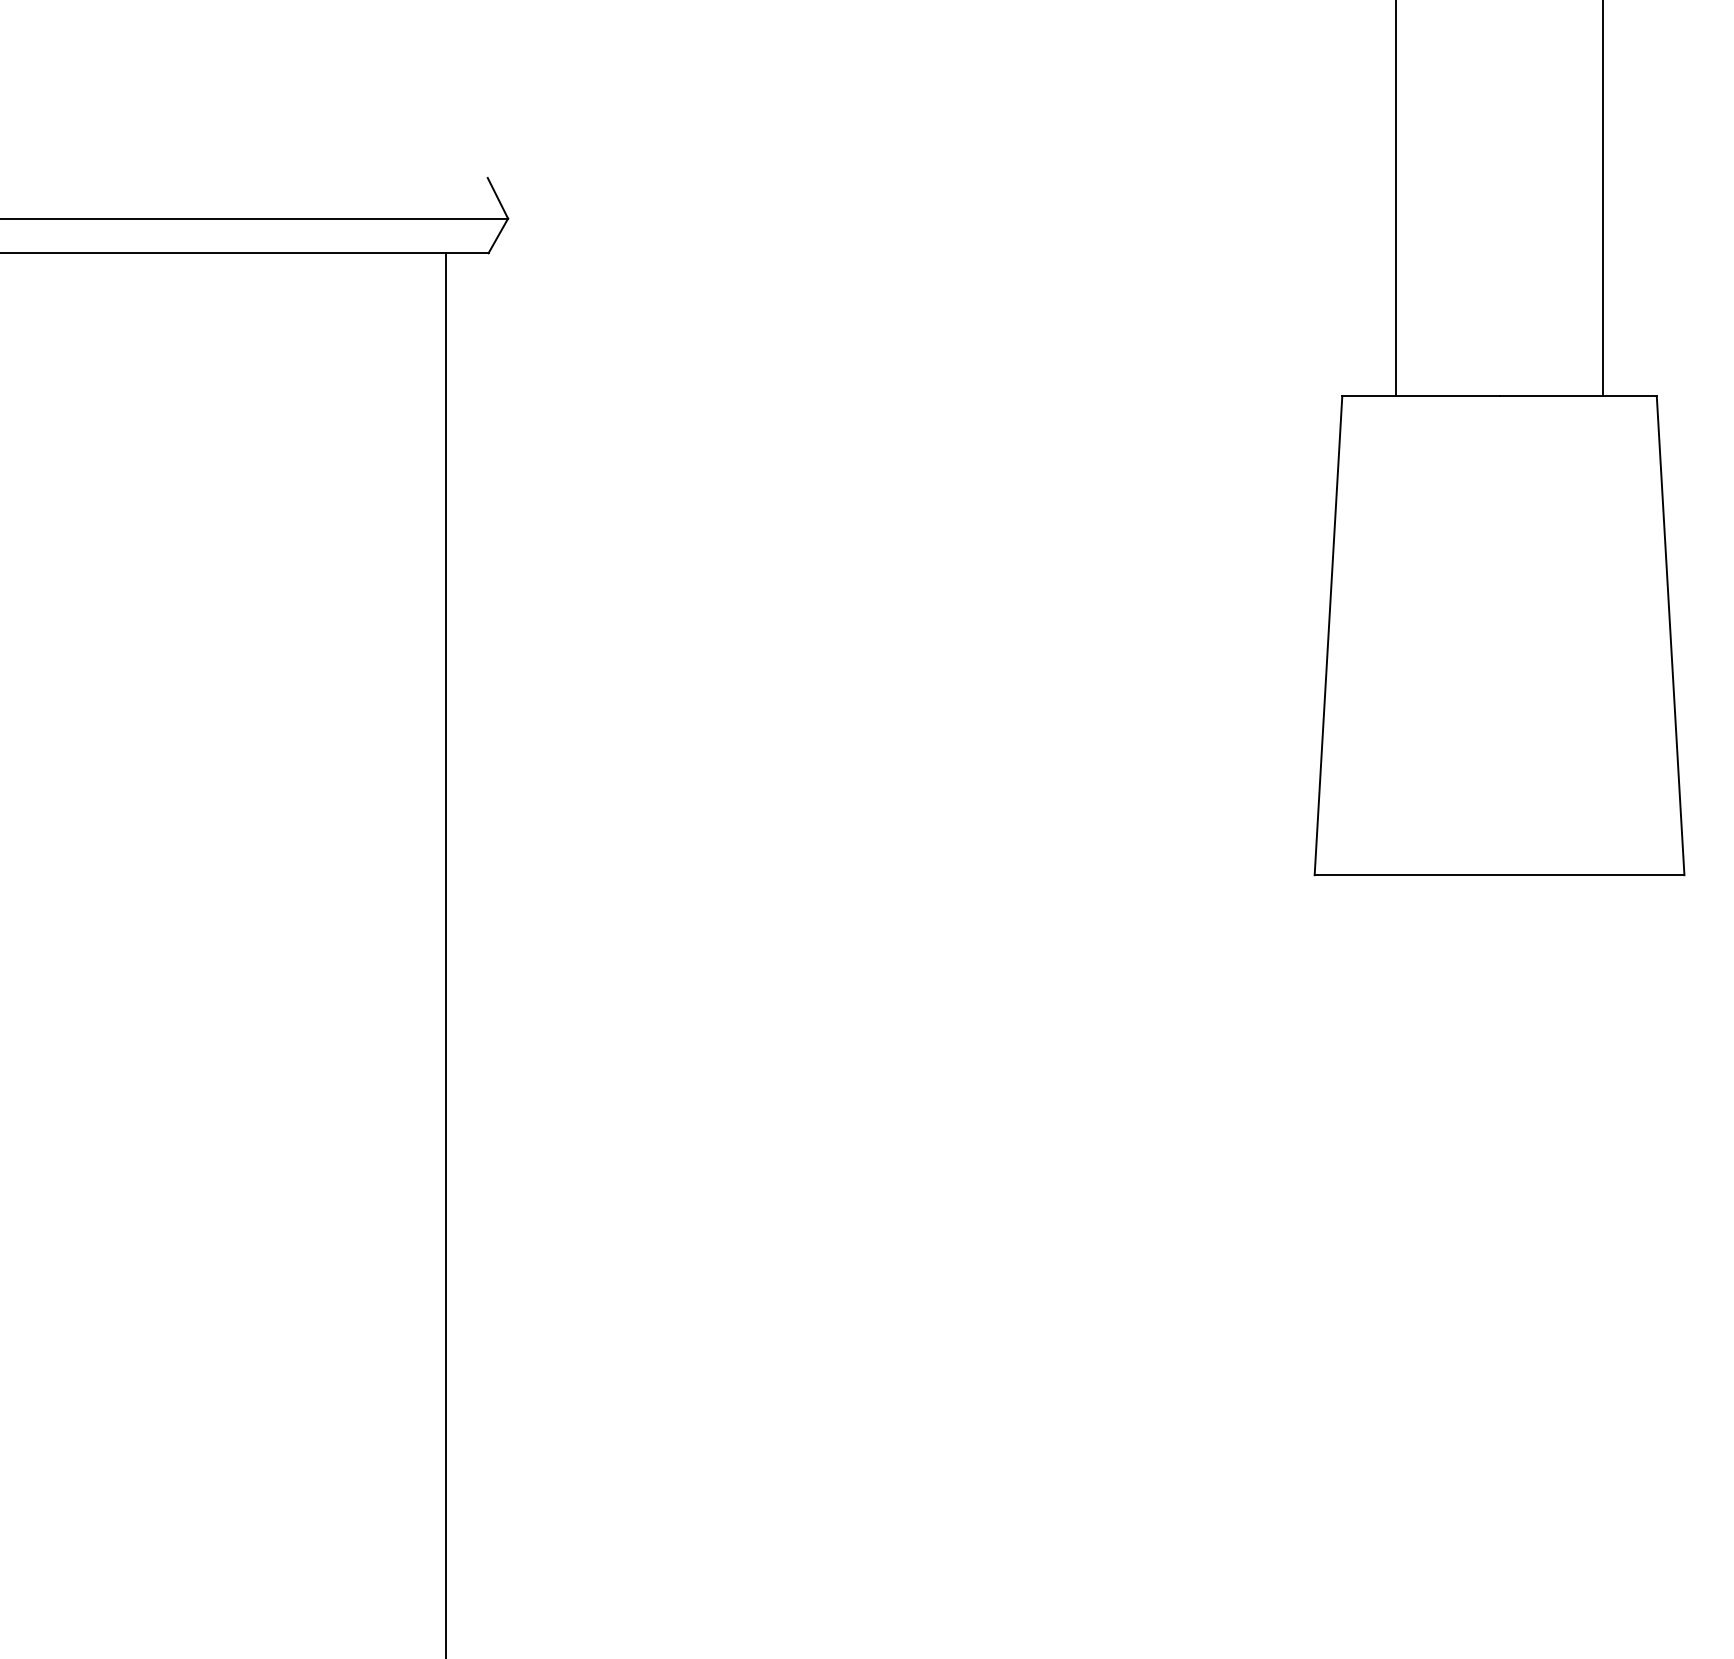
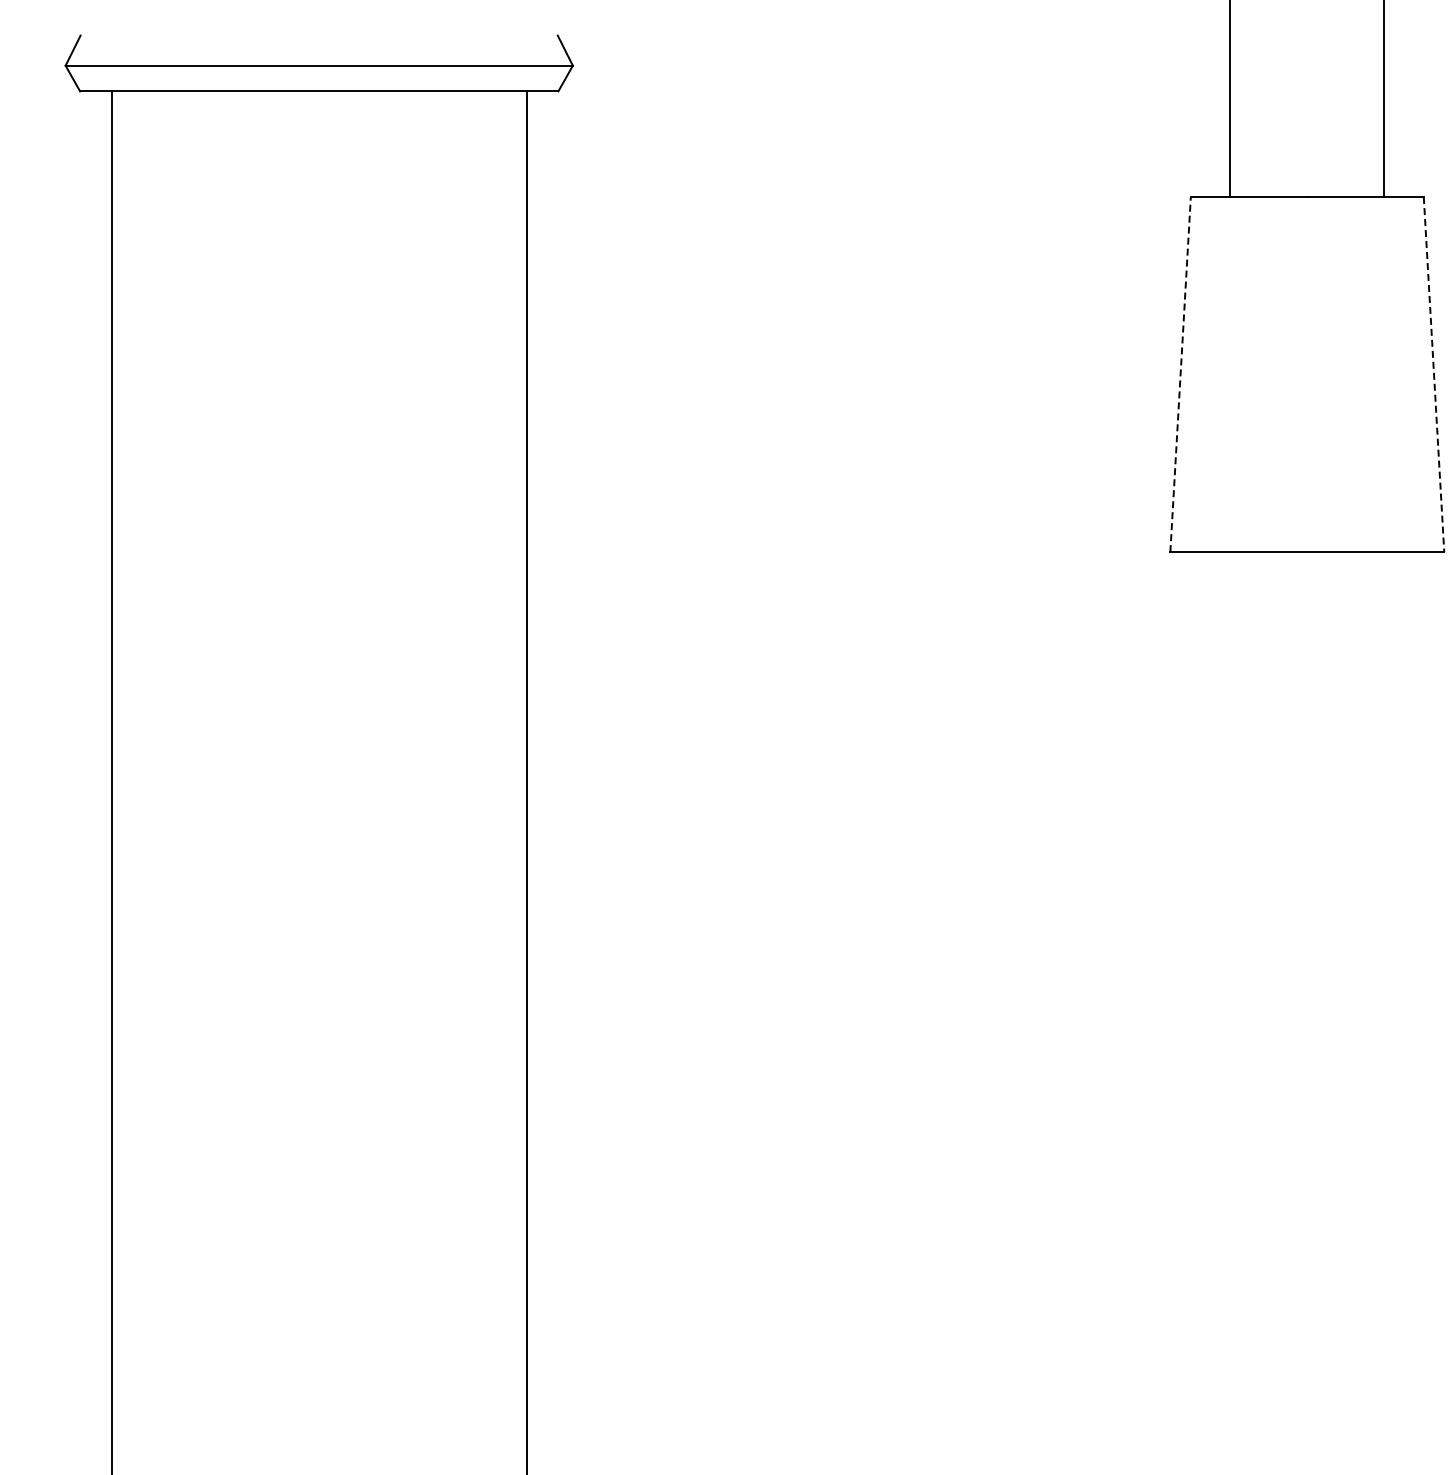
line: (1328, 635) -> (1180, 374), solid -> dashed
line: (1671, 635) -> (1434, 374), solid -> dashed

